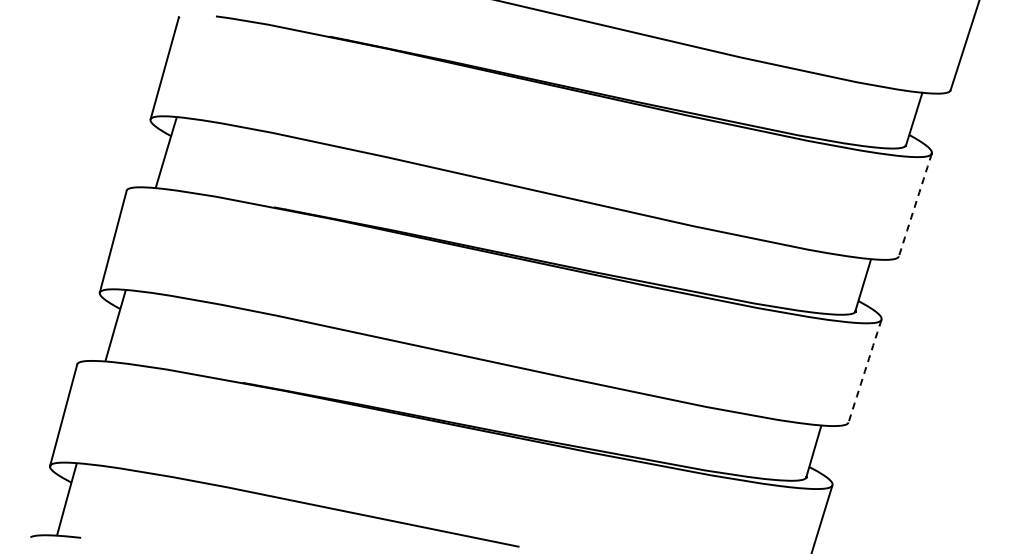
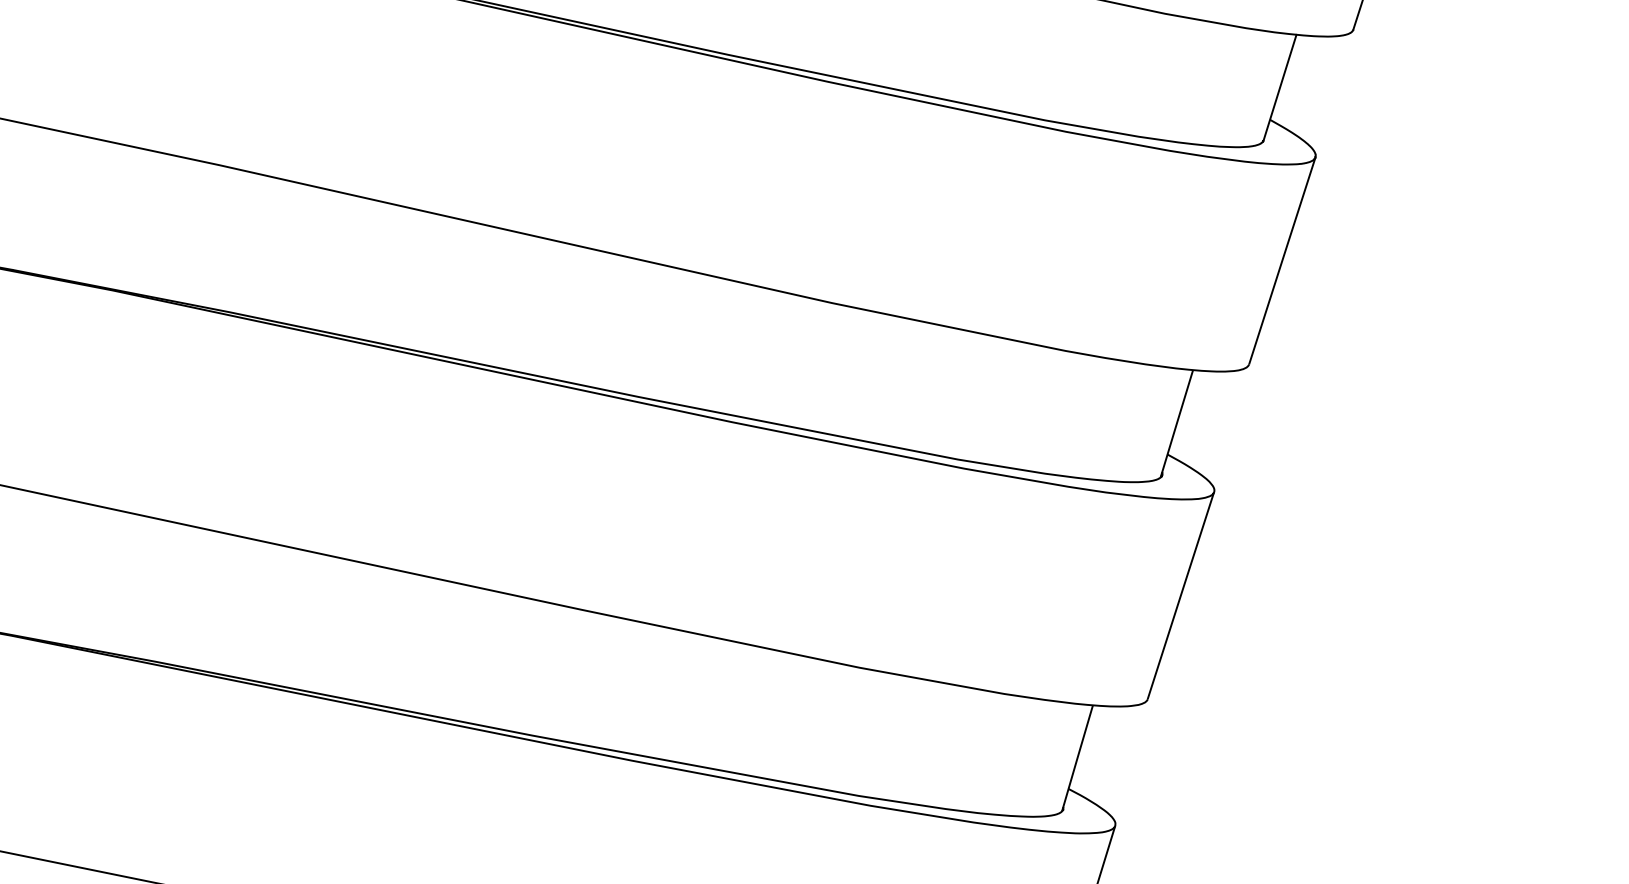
arc: (915, 205) -> (1282, 261), dashed -> solid
arc: (865, 371) -> (1181, 596), dashed -> solid

